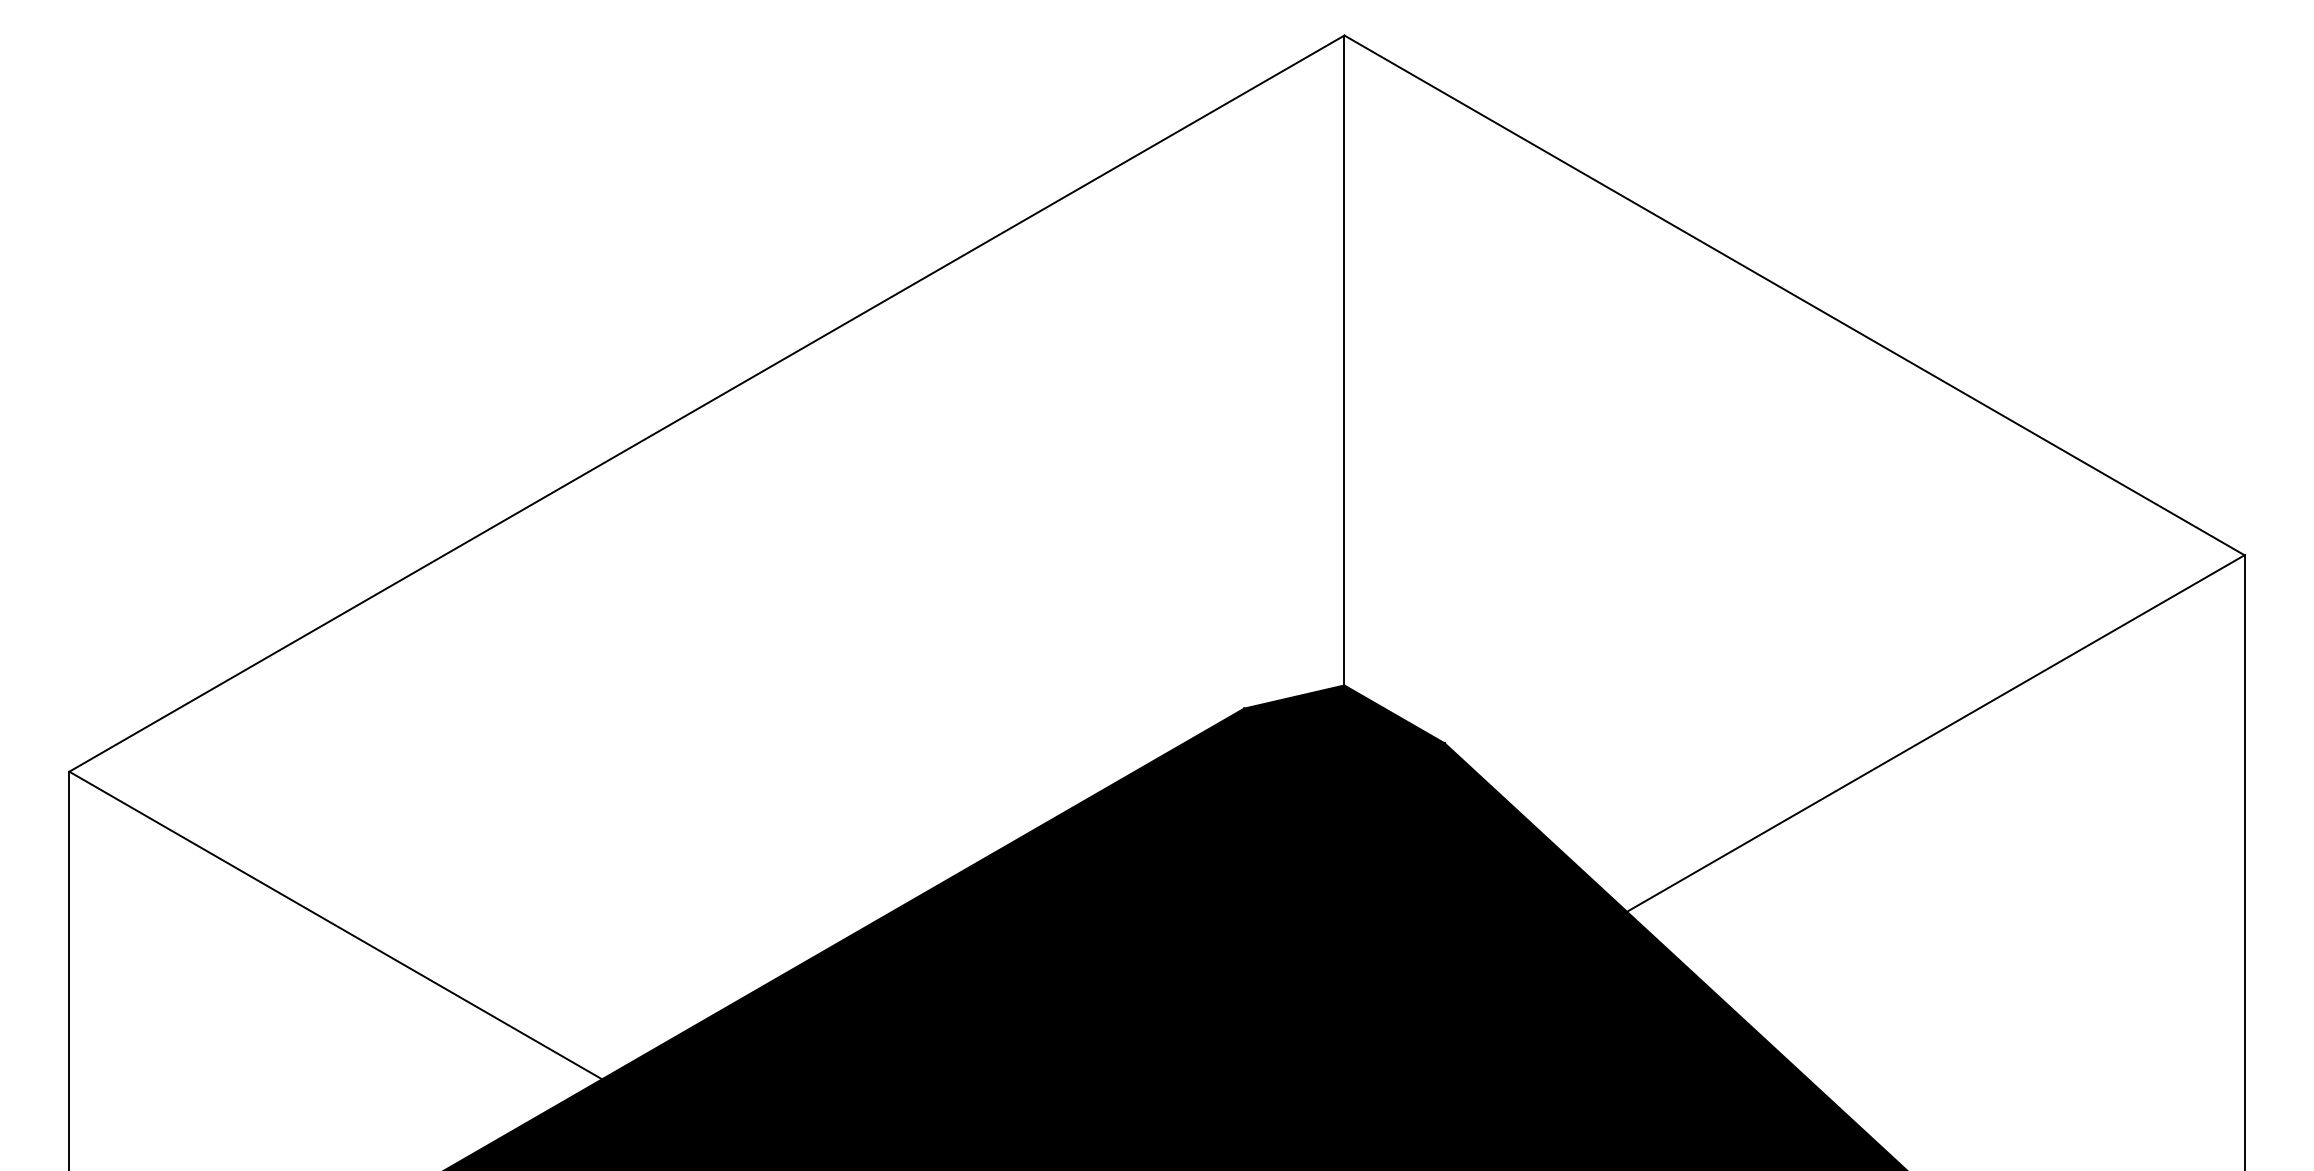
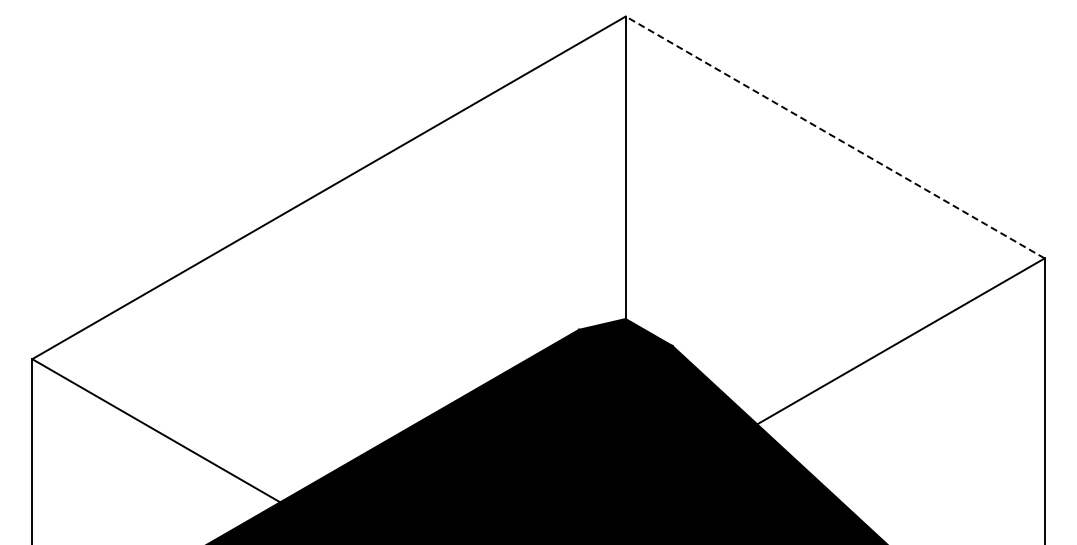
line: (1795, 295) -> (835, 137), solid -> dashed

